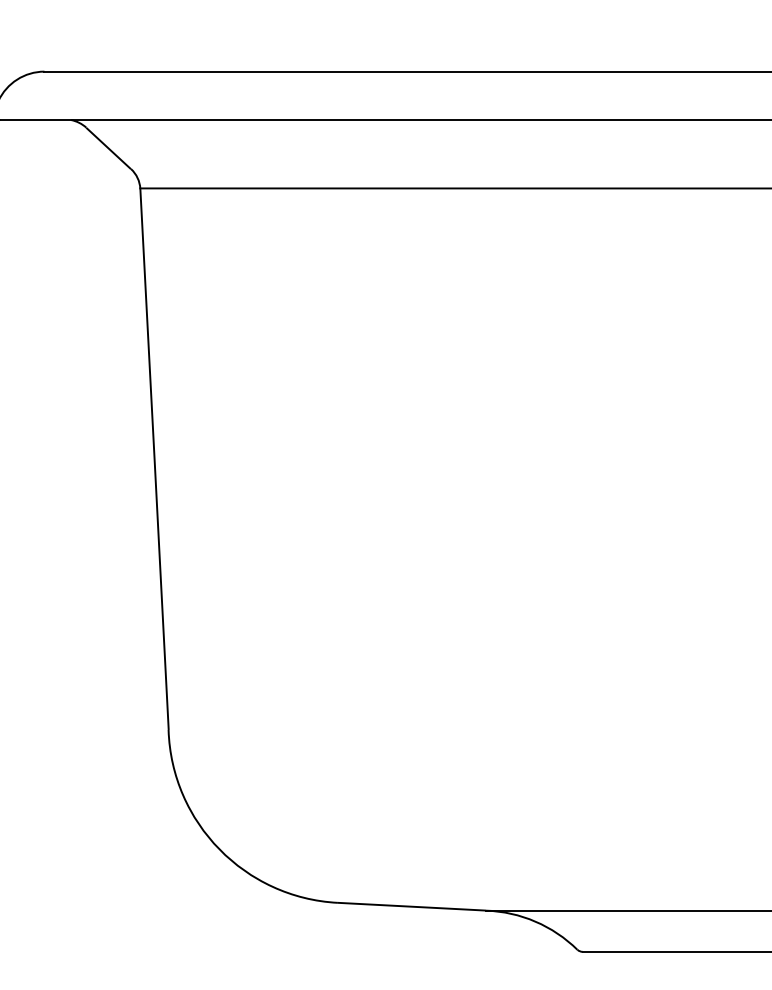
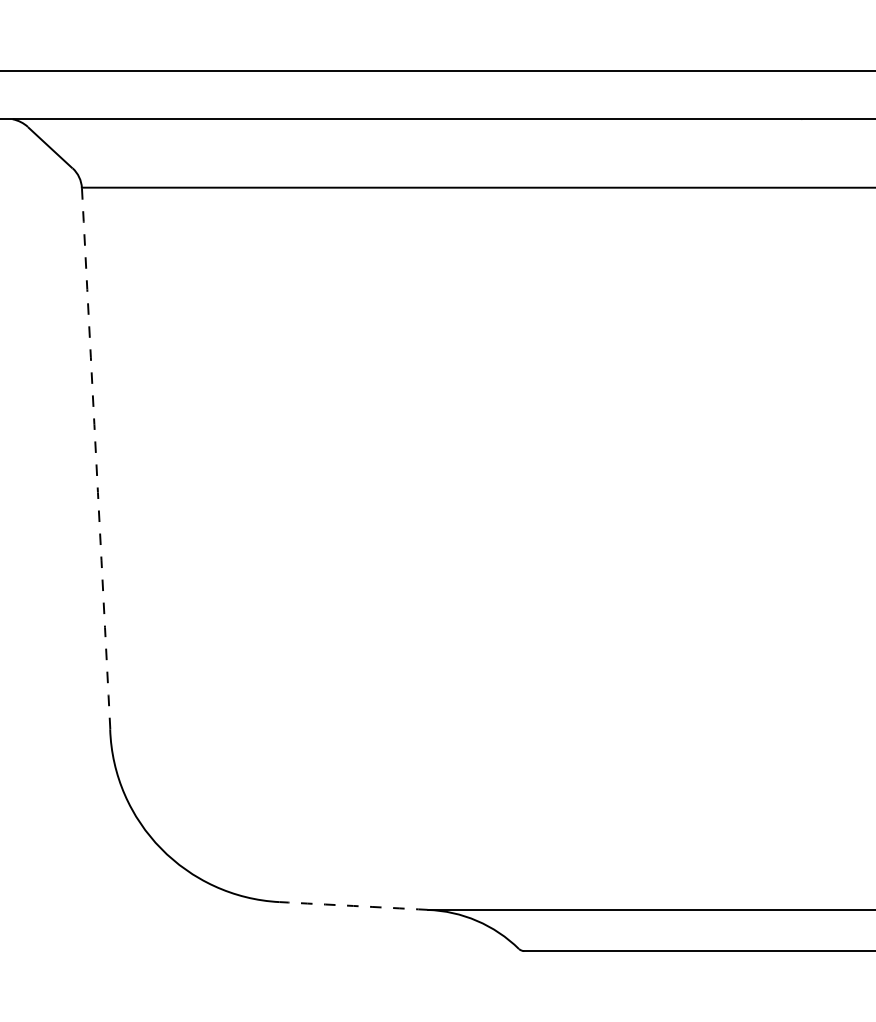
arc: (154, 459) -> (96, 458), solid -> dashed
arc: (411, 906) -> (353, 905), solid -> dashed

